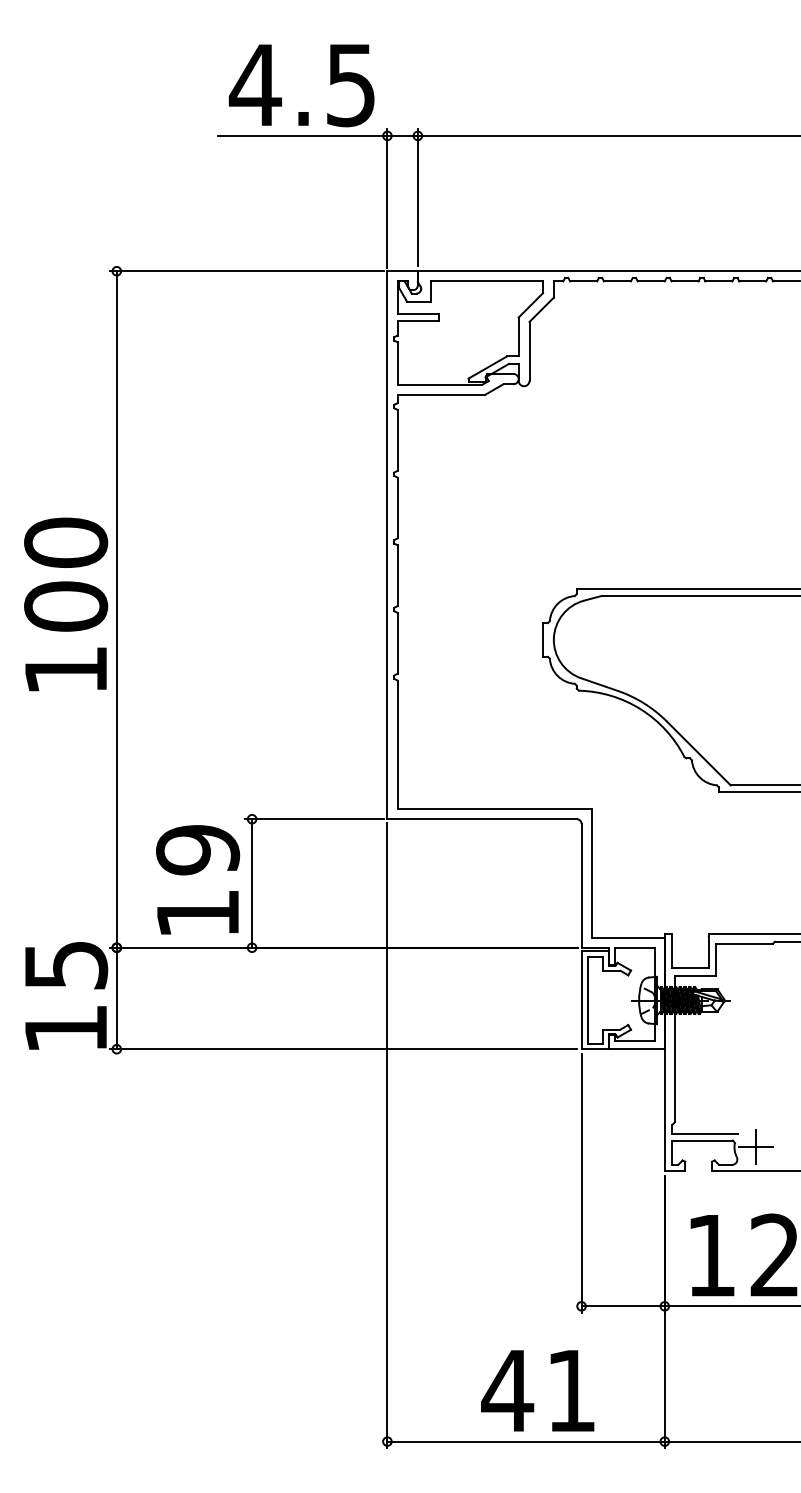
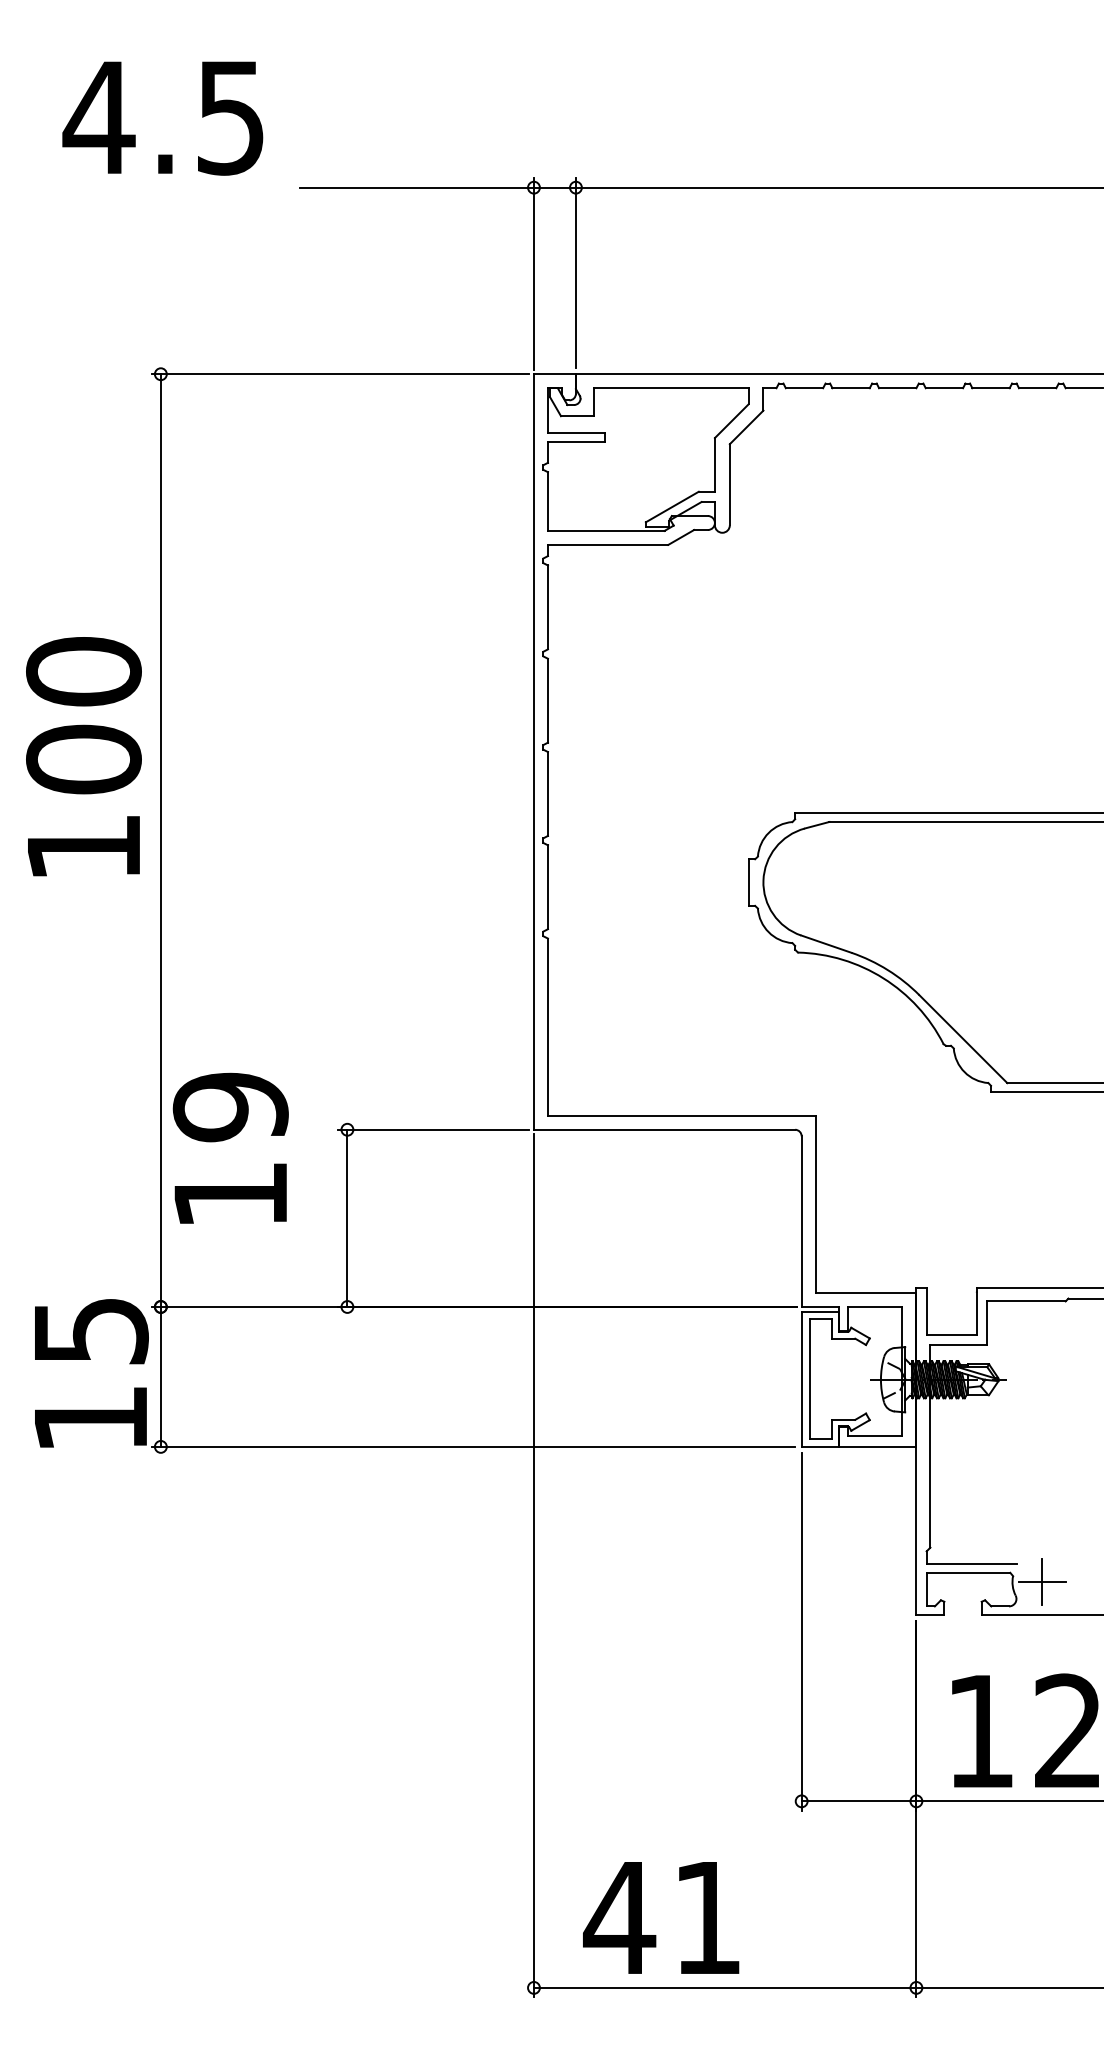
text: (301, 85) -> (162, 118), moved
text: (65, 604) -> (83, 756), moved
text: (197, 879) -> (230, 1147), moved
text: (537, 1390) -> (661, 1917), moved

